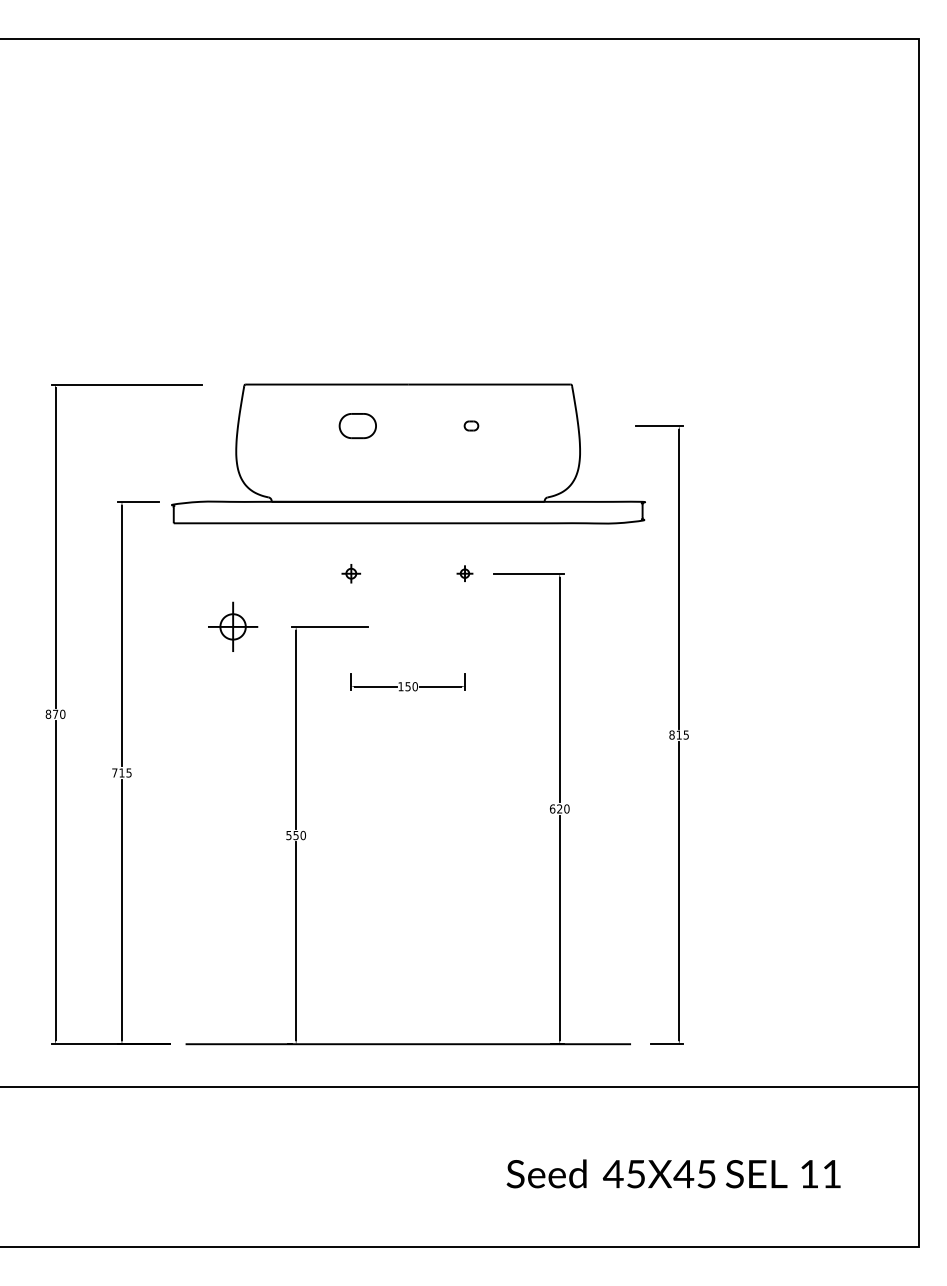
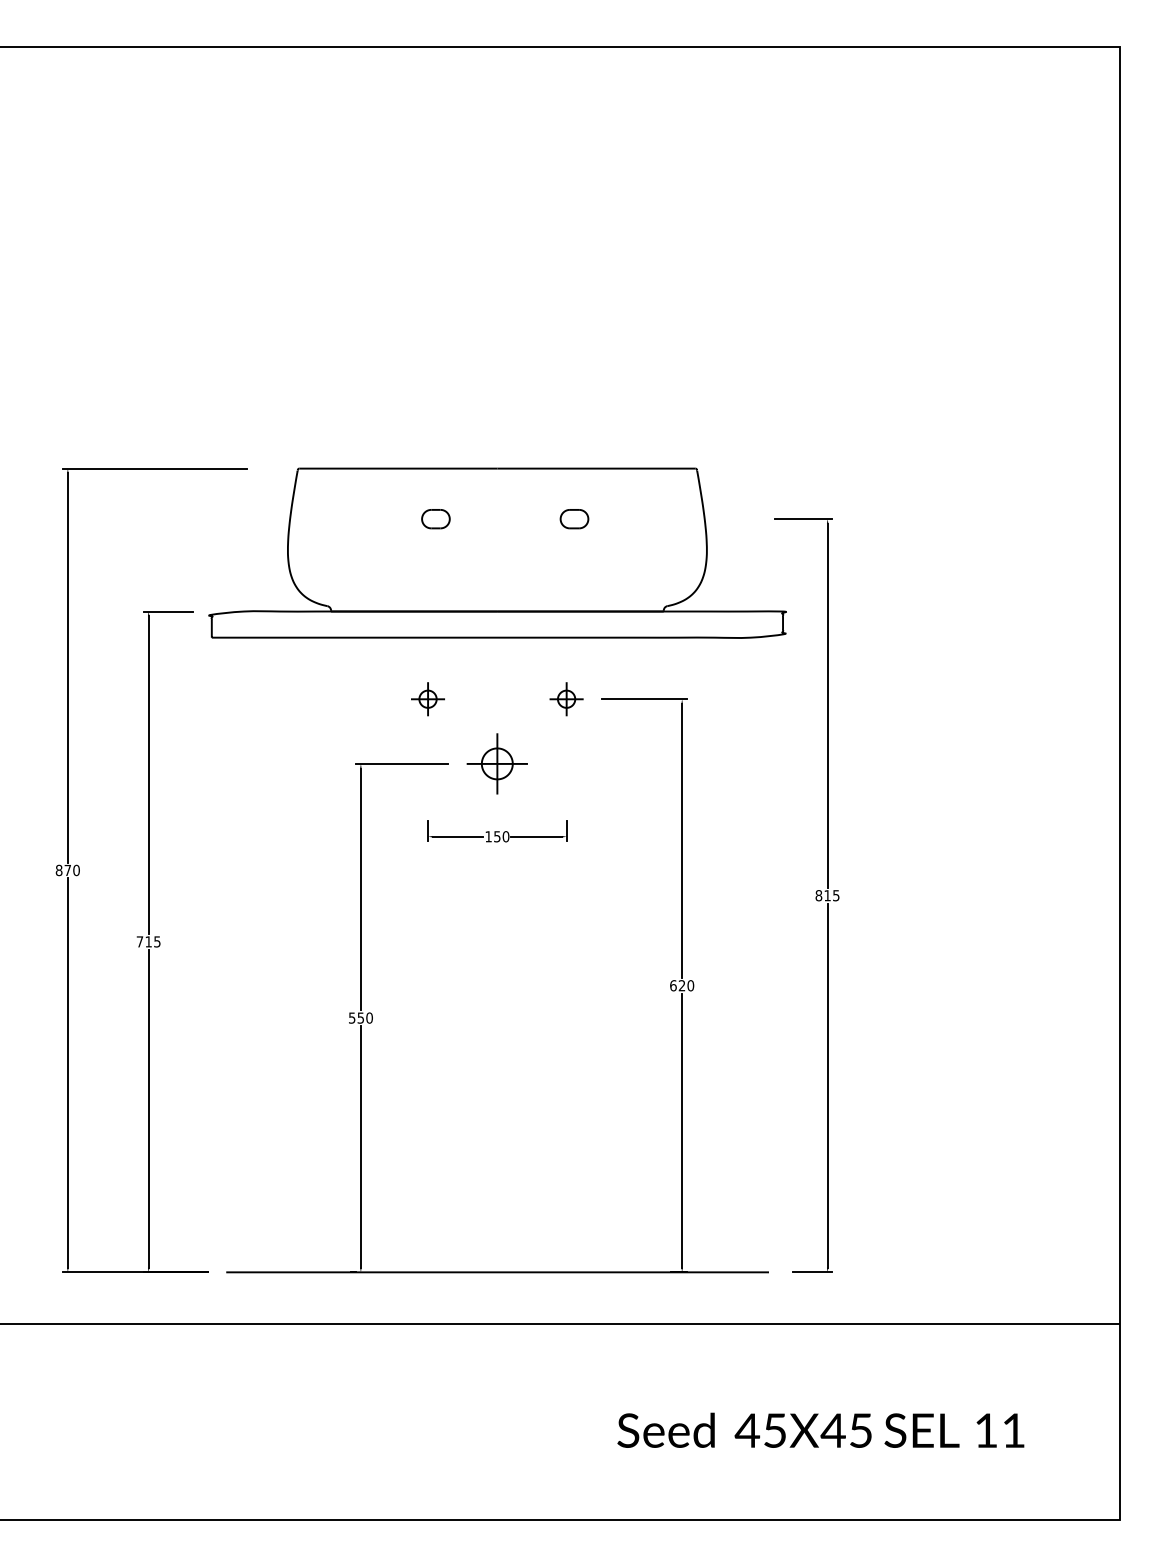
part: (357, 425) -> (435, 518), size x0.62
part: (471, 425) -> (574, 518), size x1.67
part: (351, 573) -> (428, 698), size x1.43
part: (464, 573) -> (566, 698), size x1.67
part: (233, 626) -> (497, 763), moved

